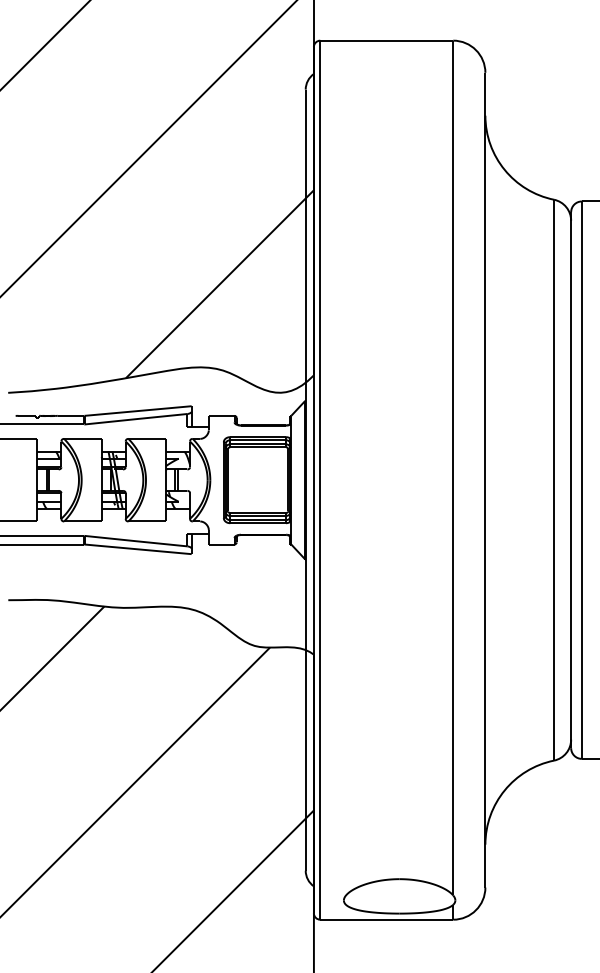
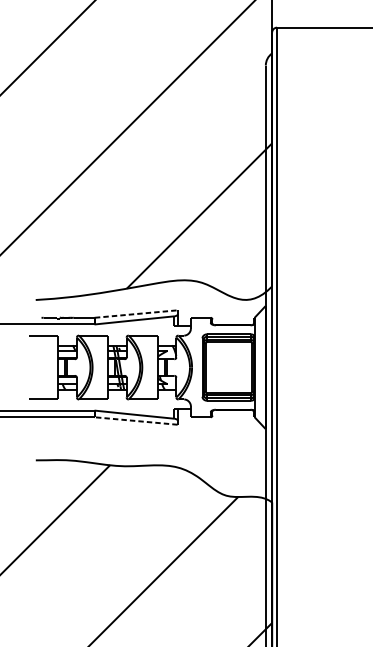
line: (138, 411) -> (136, 314), solid -> dashed
line: (138, 549) -> (136, 421), solid -> dashed

